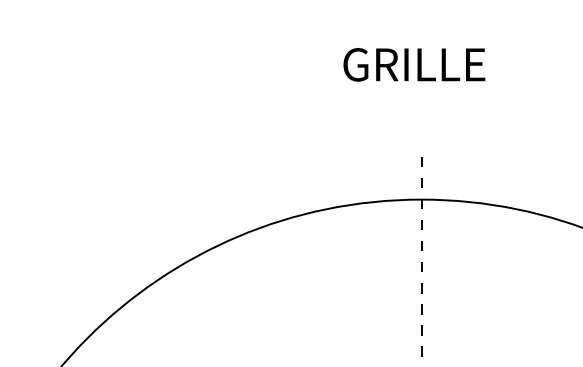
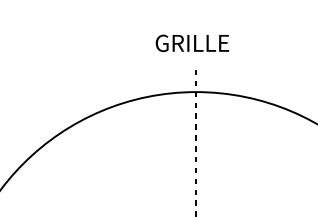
text: (412, 65) -> (191, 43), moved

